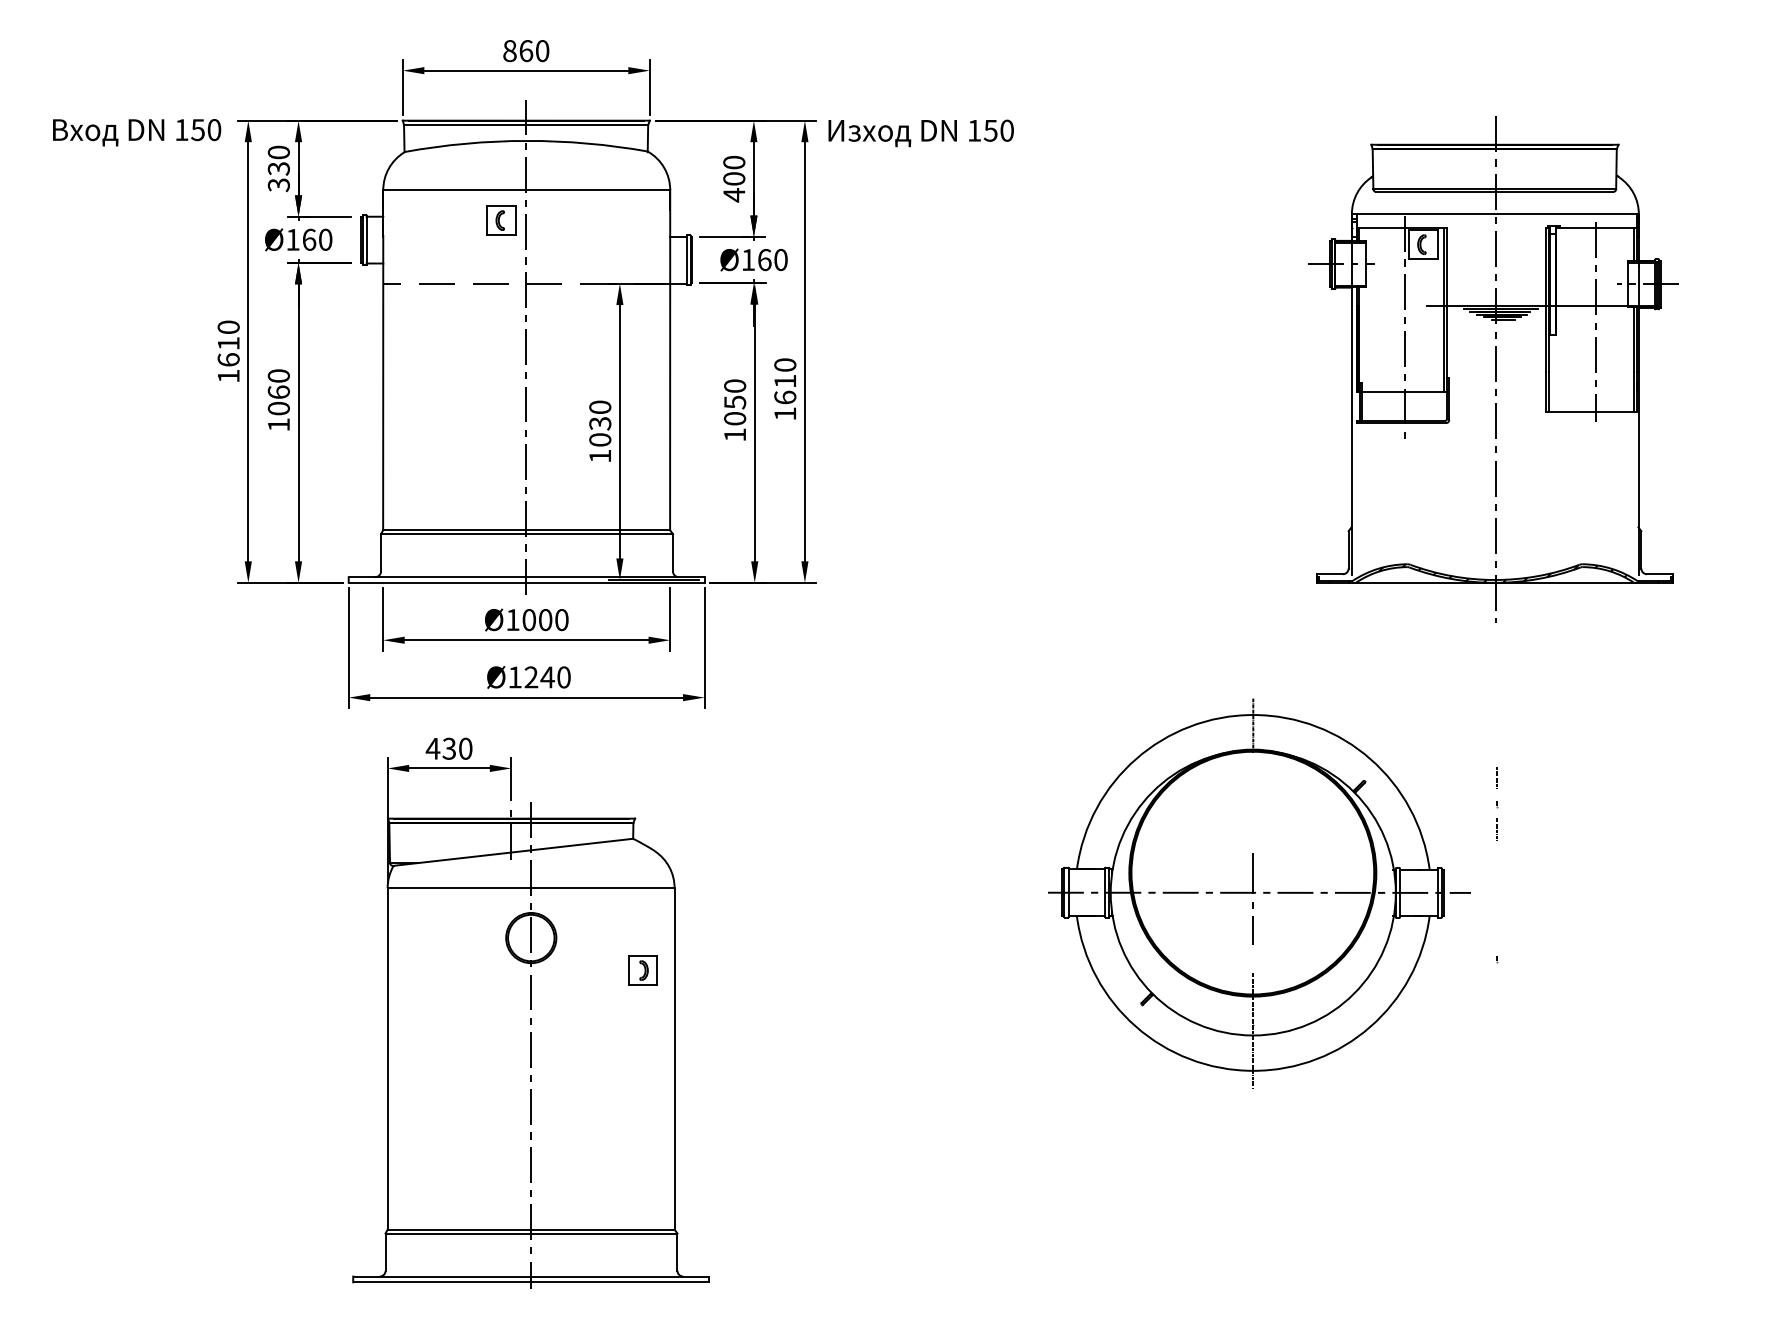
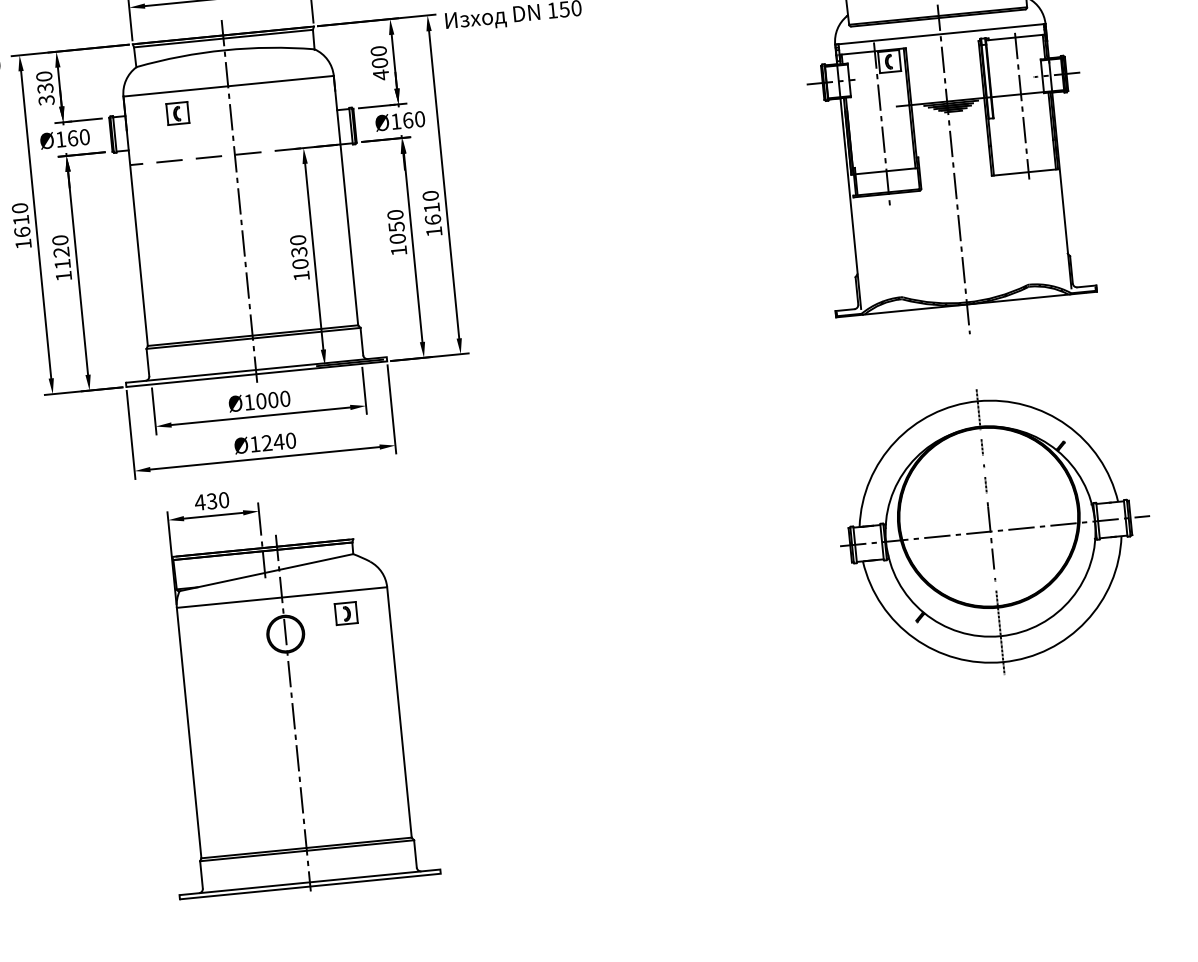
part: (501, 220) -> (177, 113), moved
text: (278, 400) -> (61, 258), 1060 -> 1120
part: (1259, 893) -> (995, 531), moved
part: (642, 970) -> (346, 613), moved

